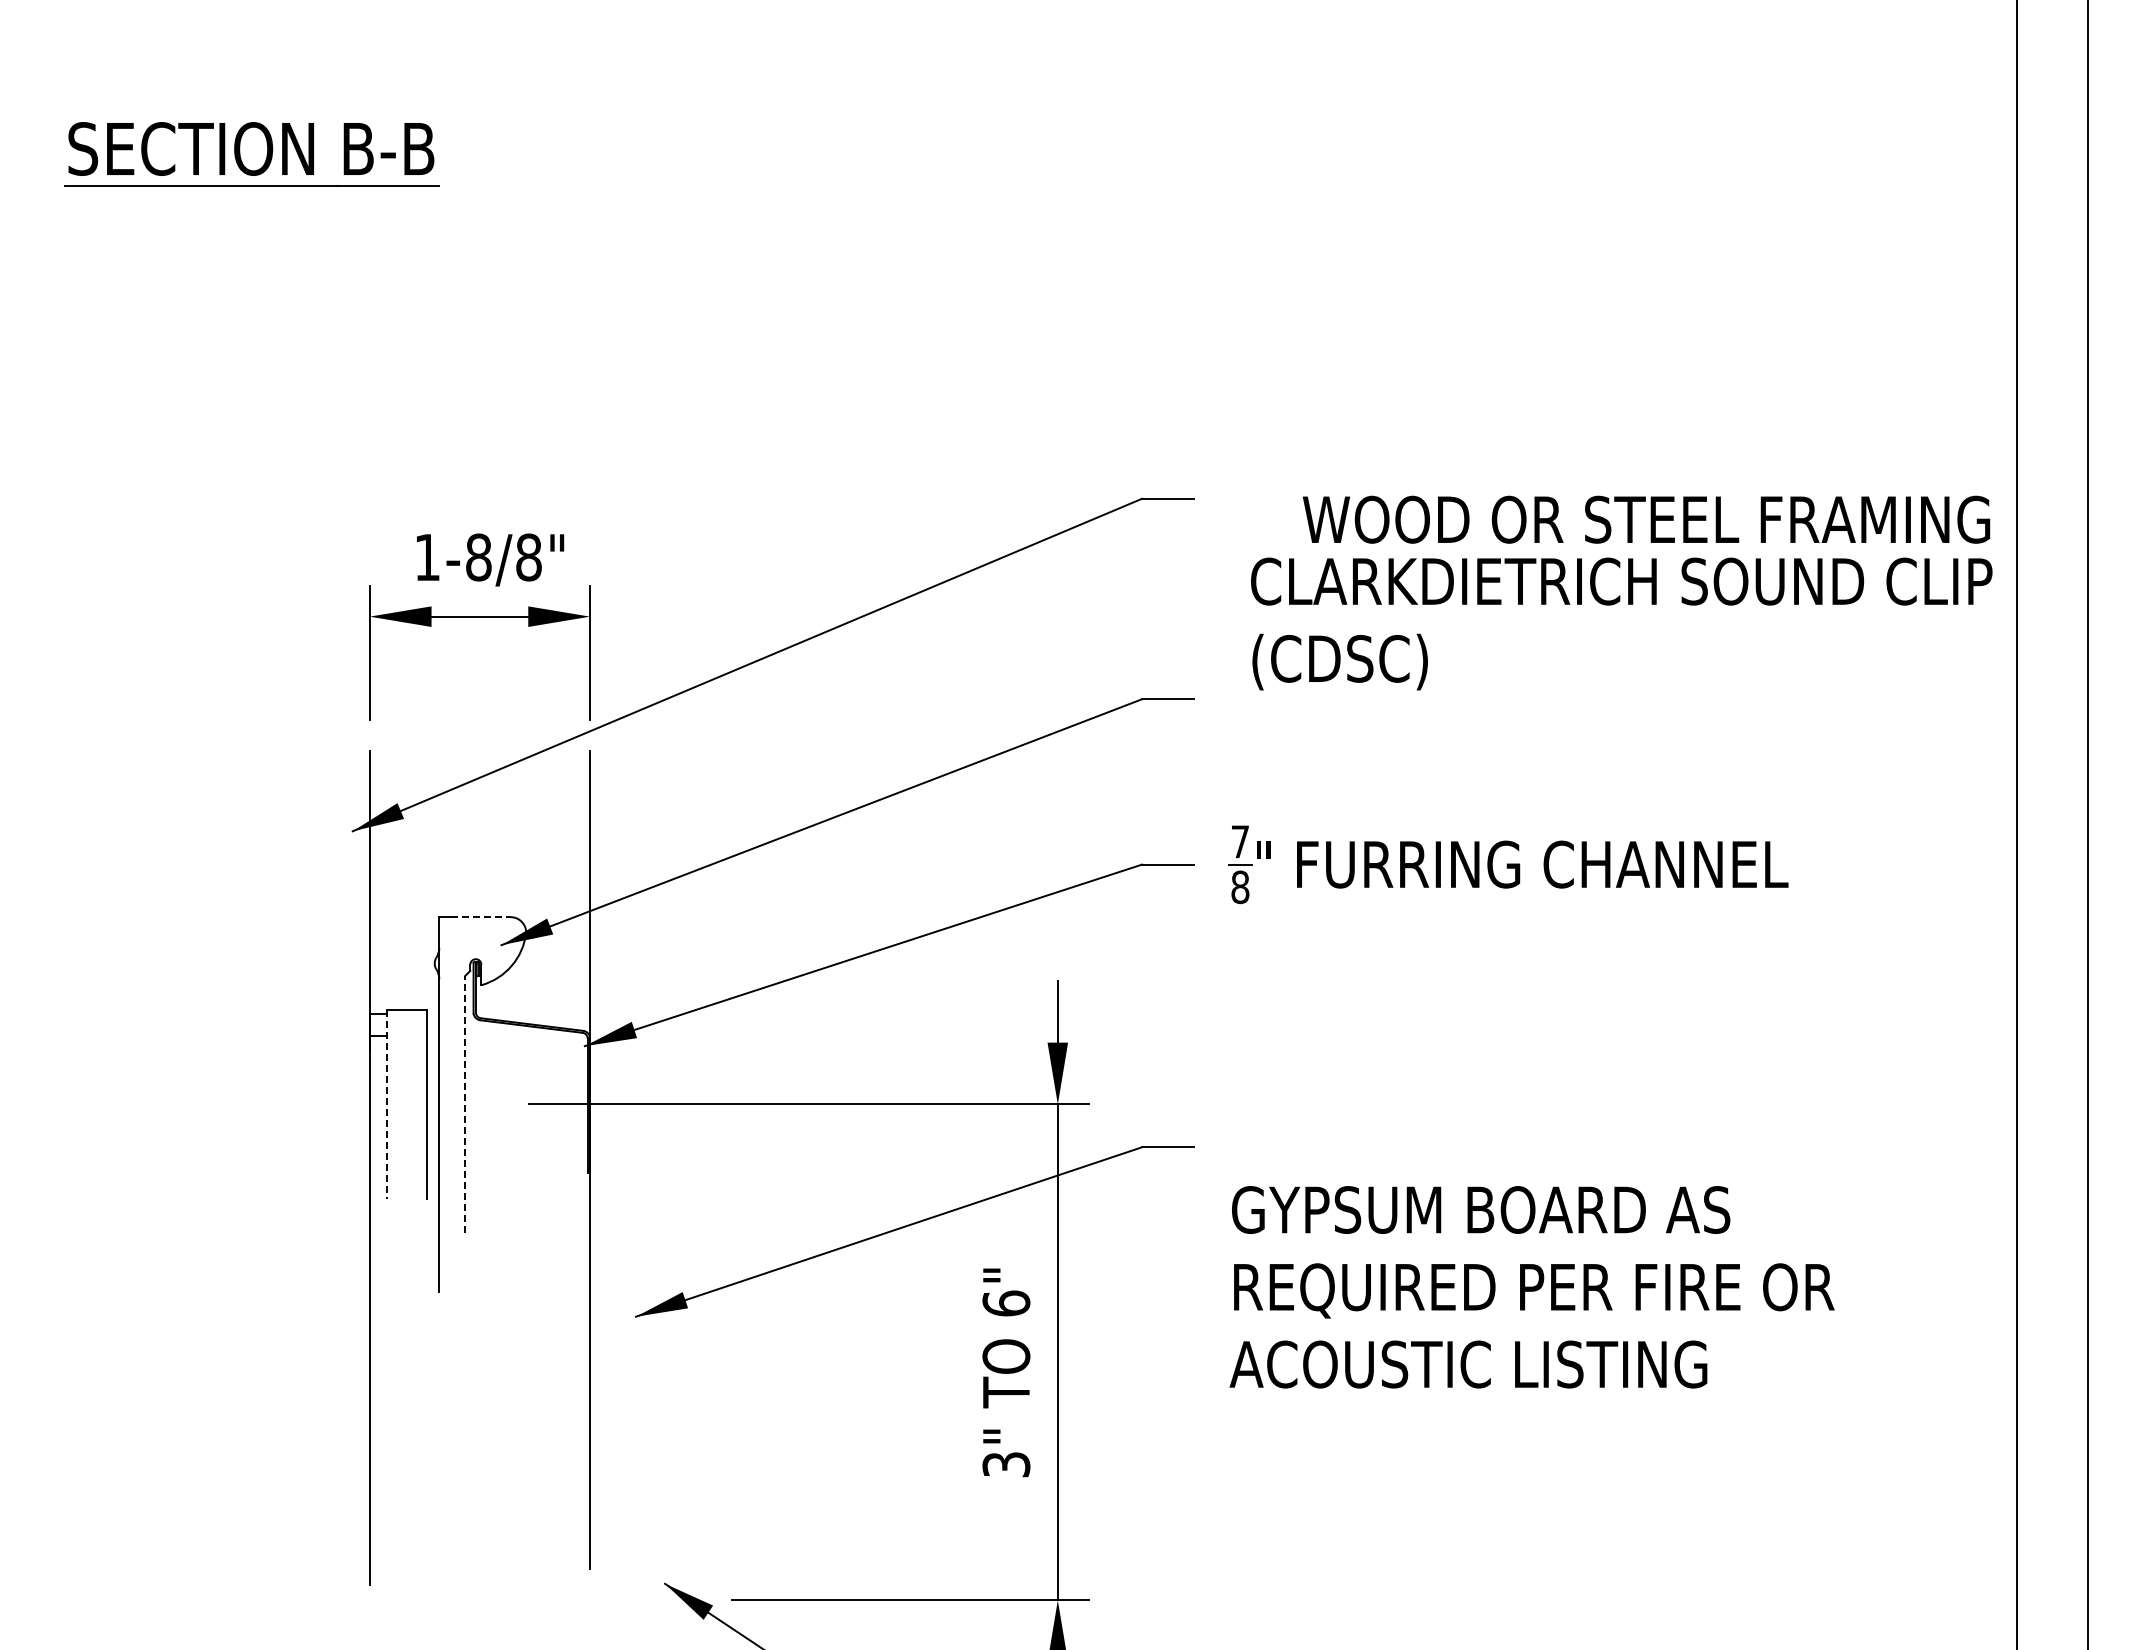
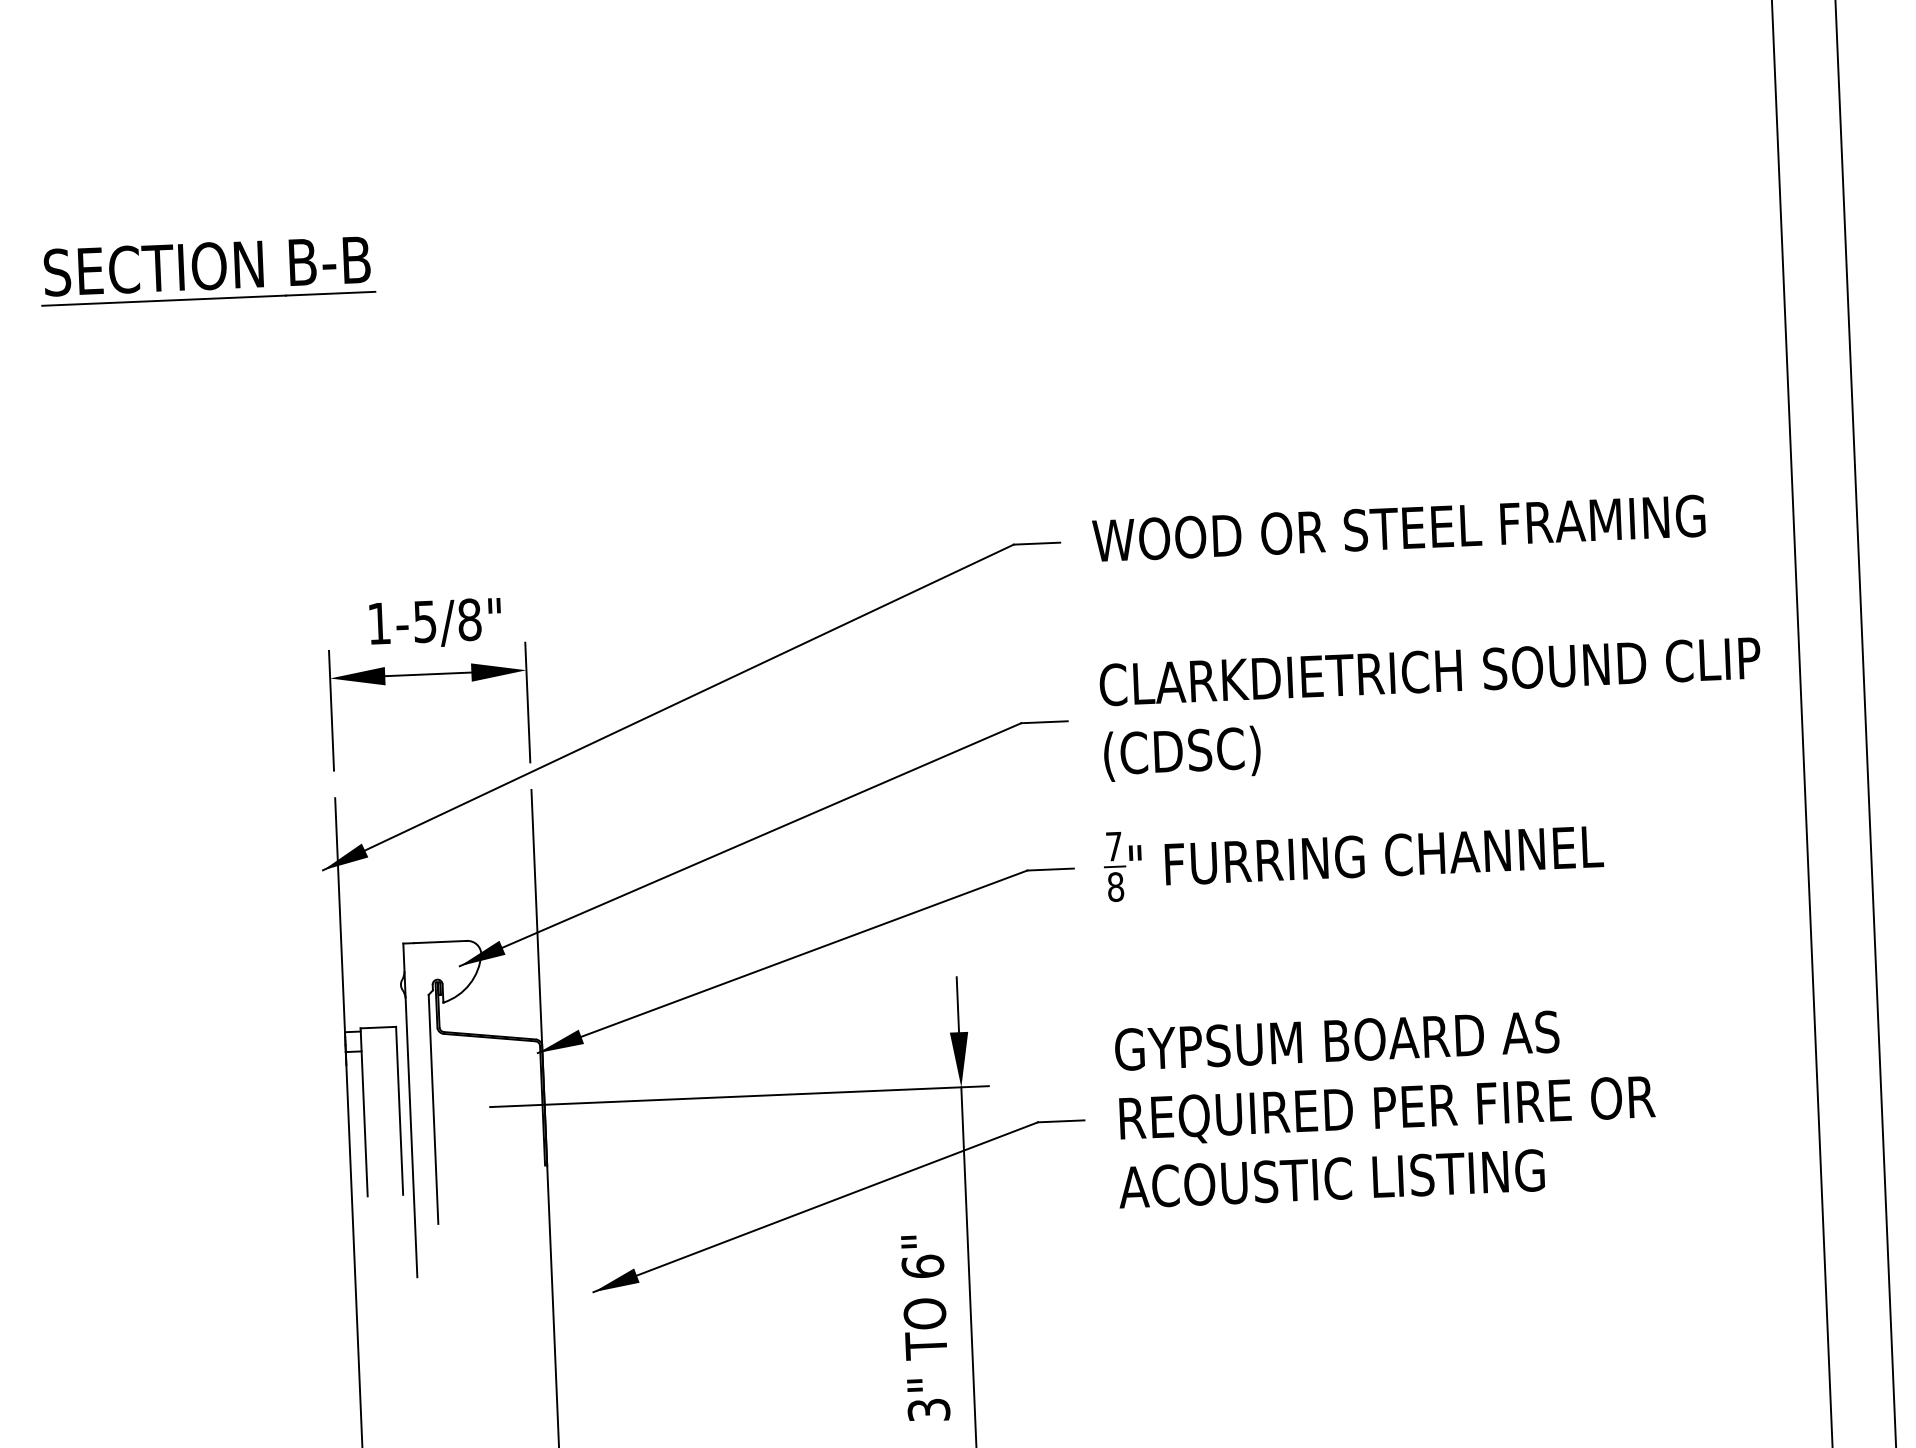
text: (1646, 519) -> (1398, 528), moved
text: (478, 557) -> (424, 621), 1-8/8" -> 1-5/8"
text: (1621, 623) -> (1431, 708), moved
line: (480, 917) -> (440, 942), dashed -> solid
line: (387, 1104) -> (364, 1112), dashed -> solid
line: (465, 1104) -> (433, 1109), dashed -> solid
text: (1531, 1287) -> (1384, 1107), moved

